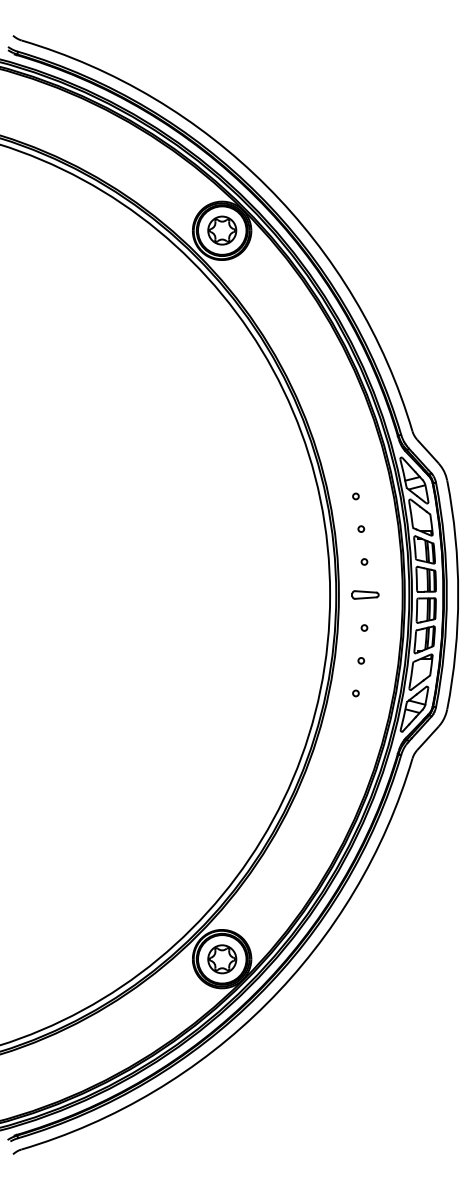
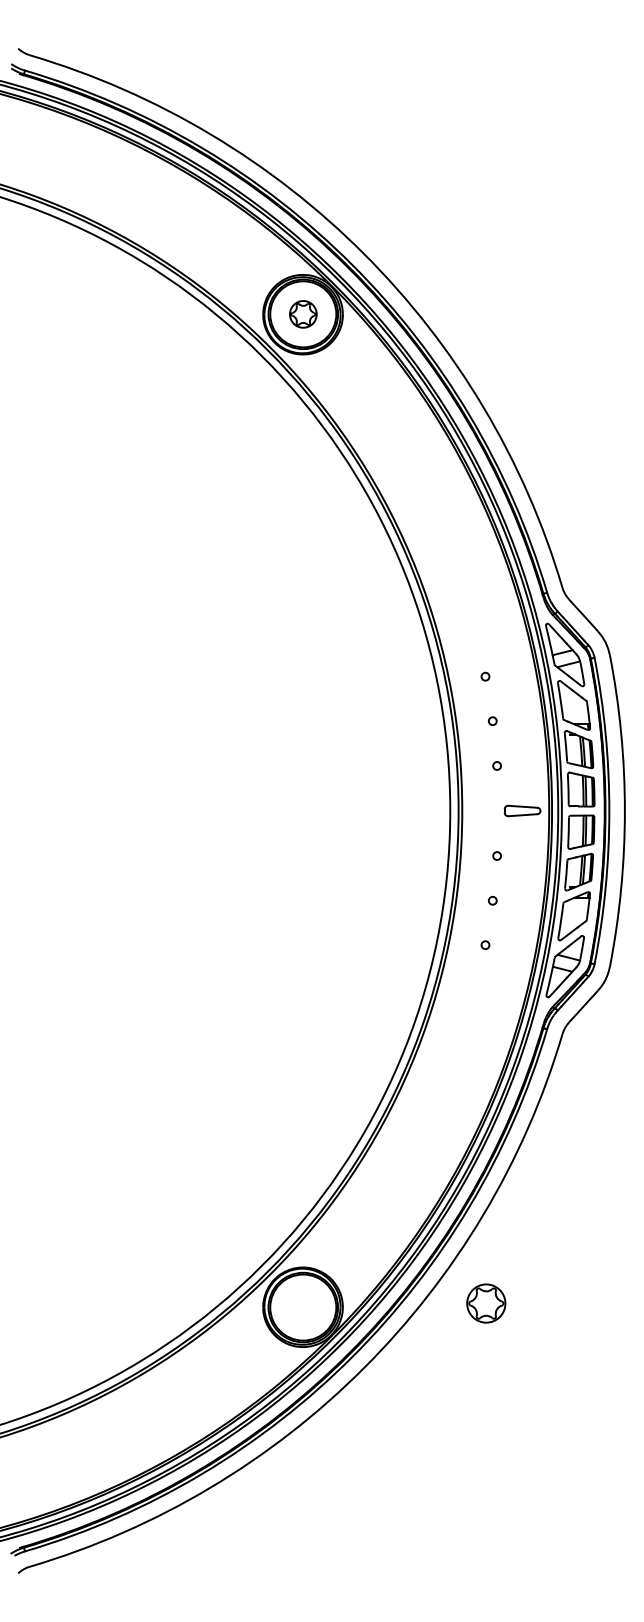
part: (222, 230) -> (303, 314), size x0.7
part: (365, 594) -> (522, 810), moved
part: (222, 959) -> (486, 1303), moved

